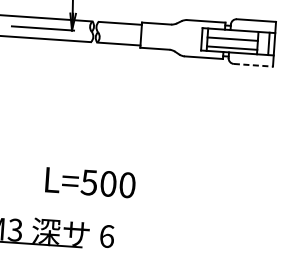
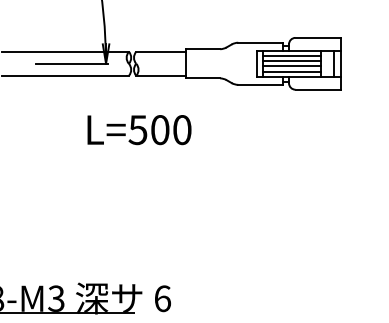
line: (233, 35) -> (292, 56), added
line: (232, 43) -> (292, 66), added
line: (253, 65) -> (318, 89), dashed -> solid
text: (90, 183) -> (139, 130), moved

